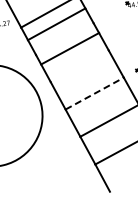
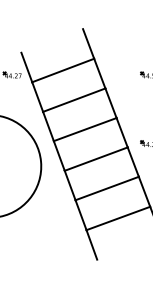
line: (56, 23) -> (74, 99), moved
line: (69, 48) -> (84, 129), moved
line: (95, 93) -> (96, 159), dashed -> solid

